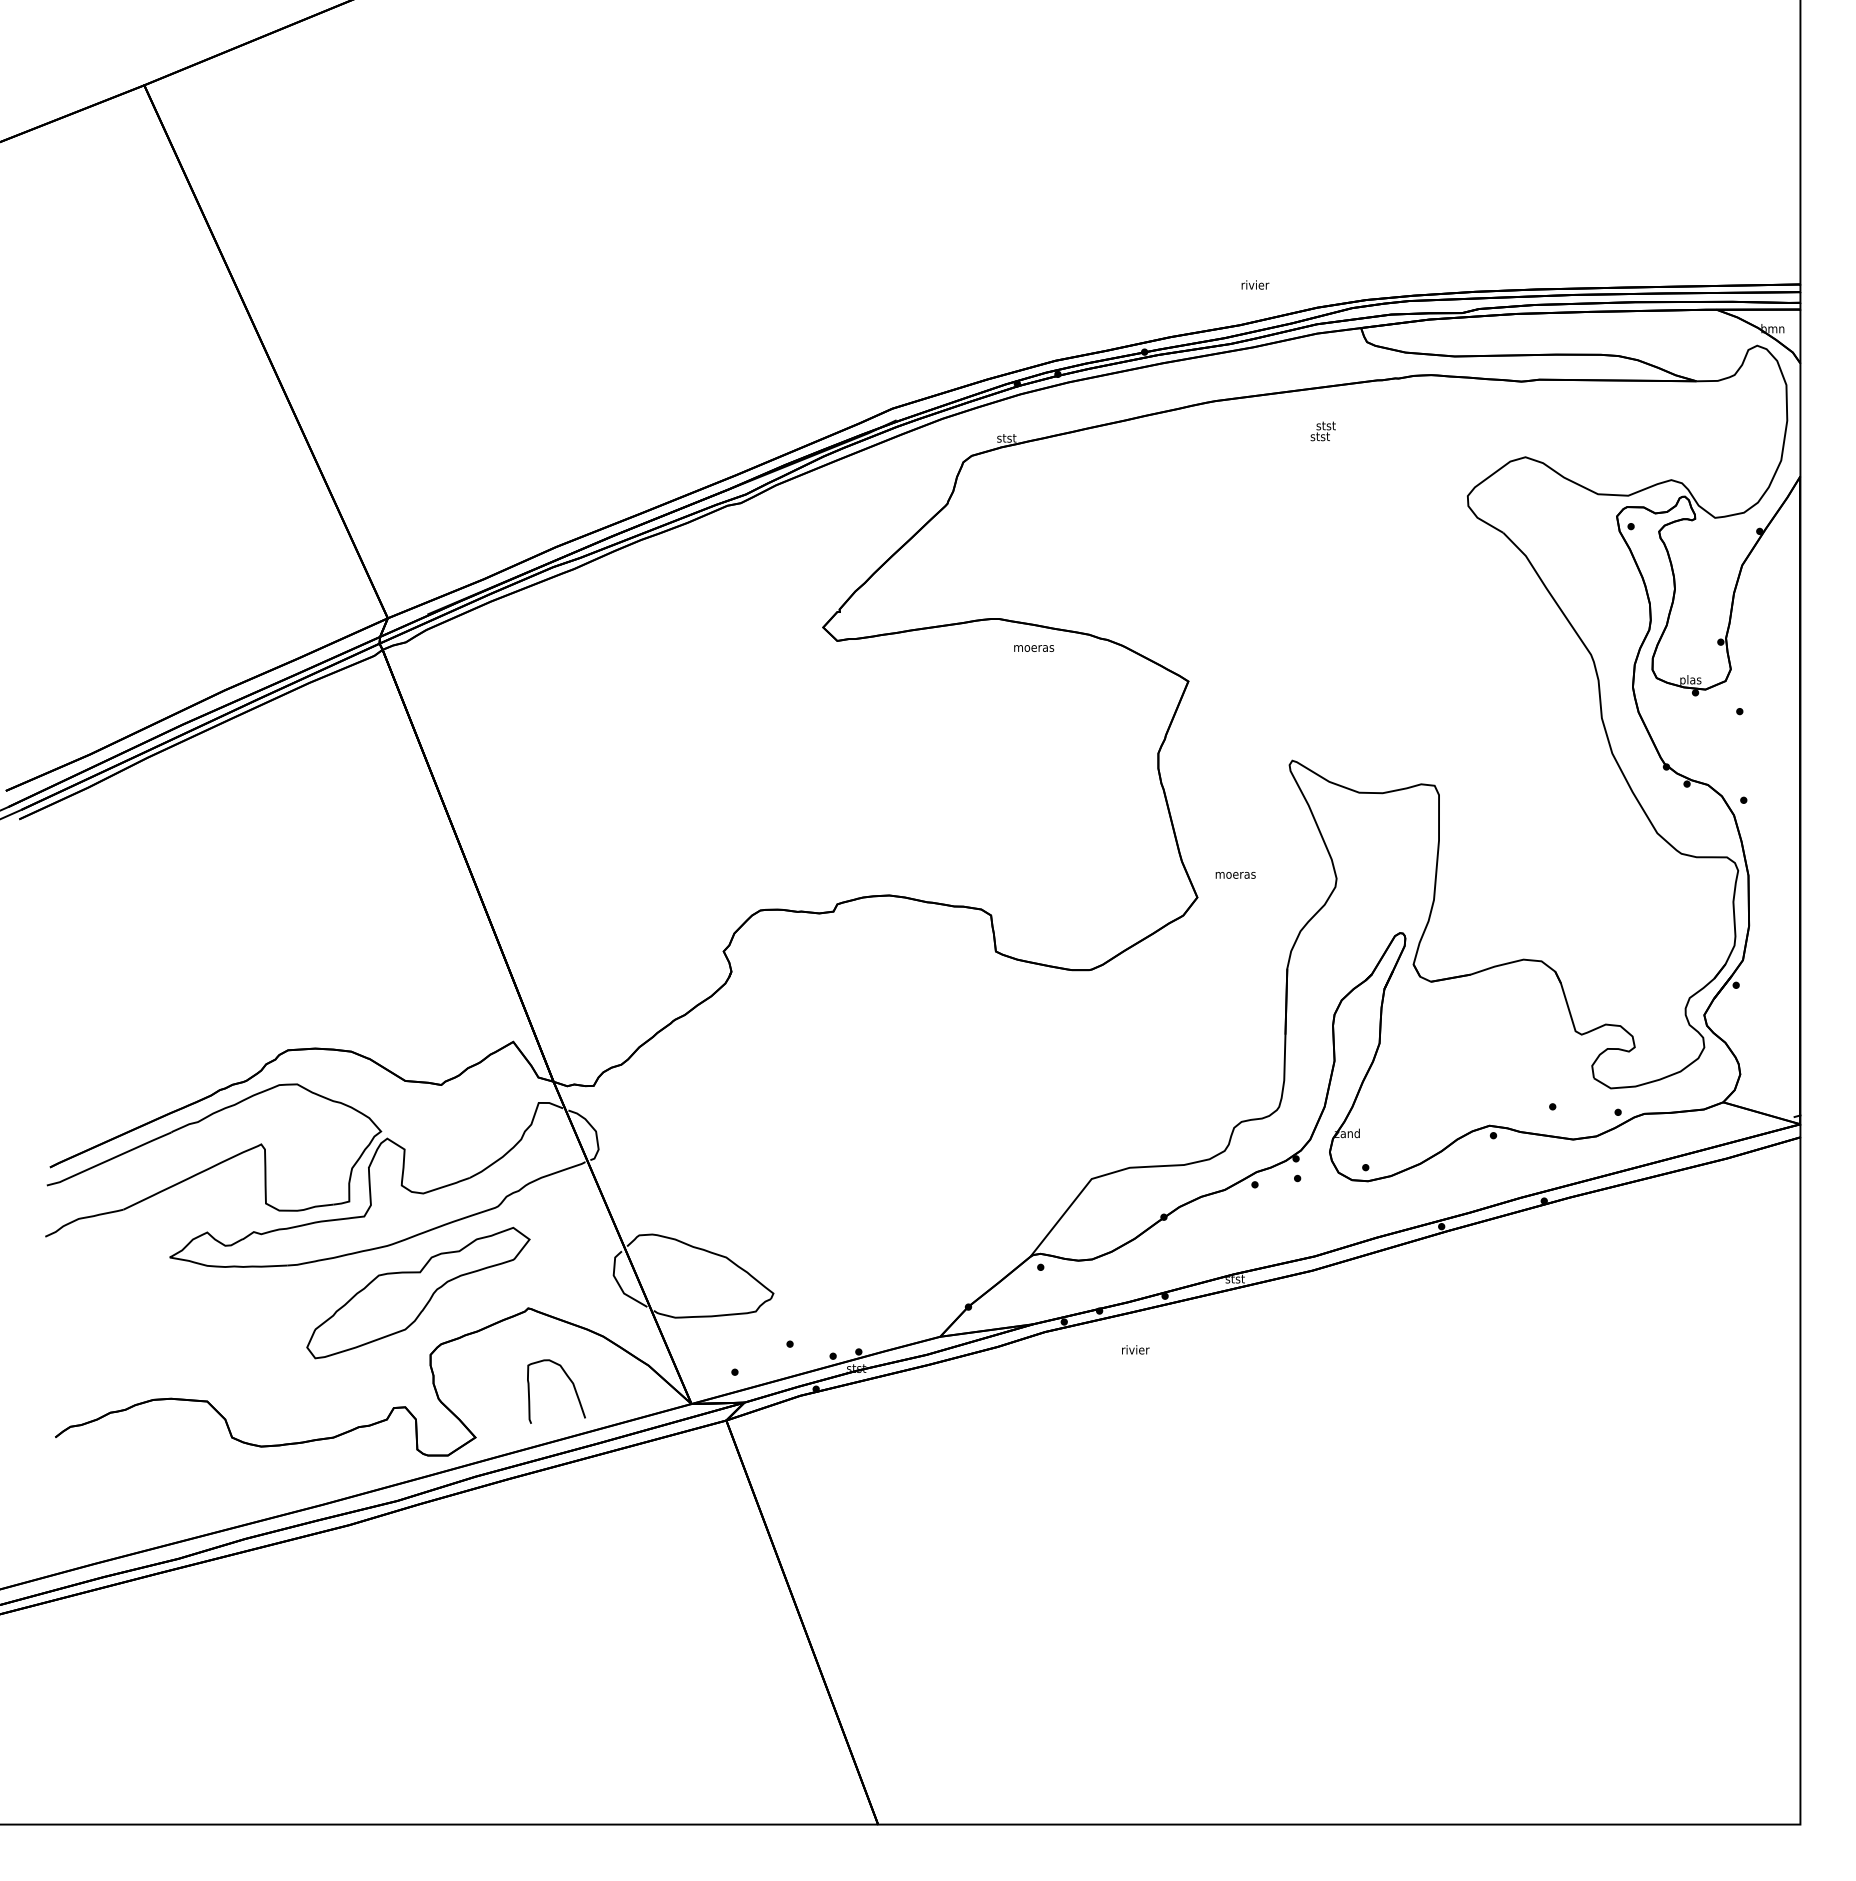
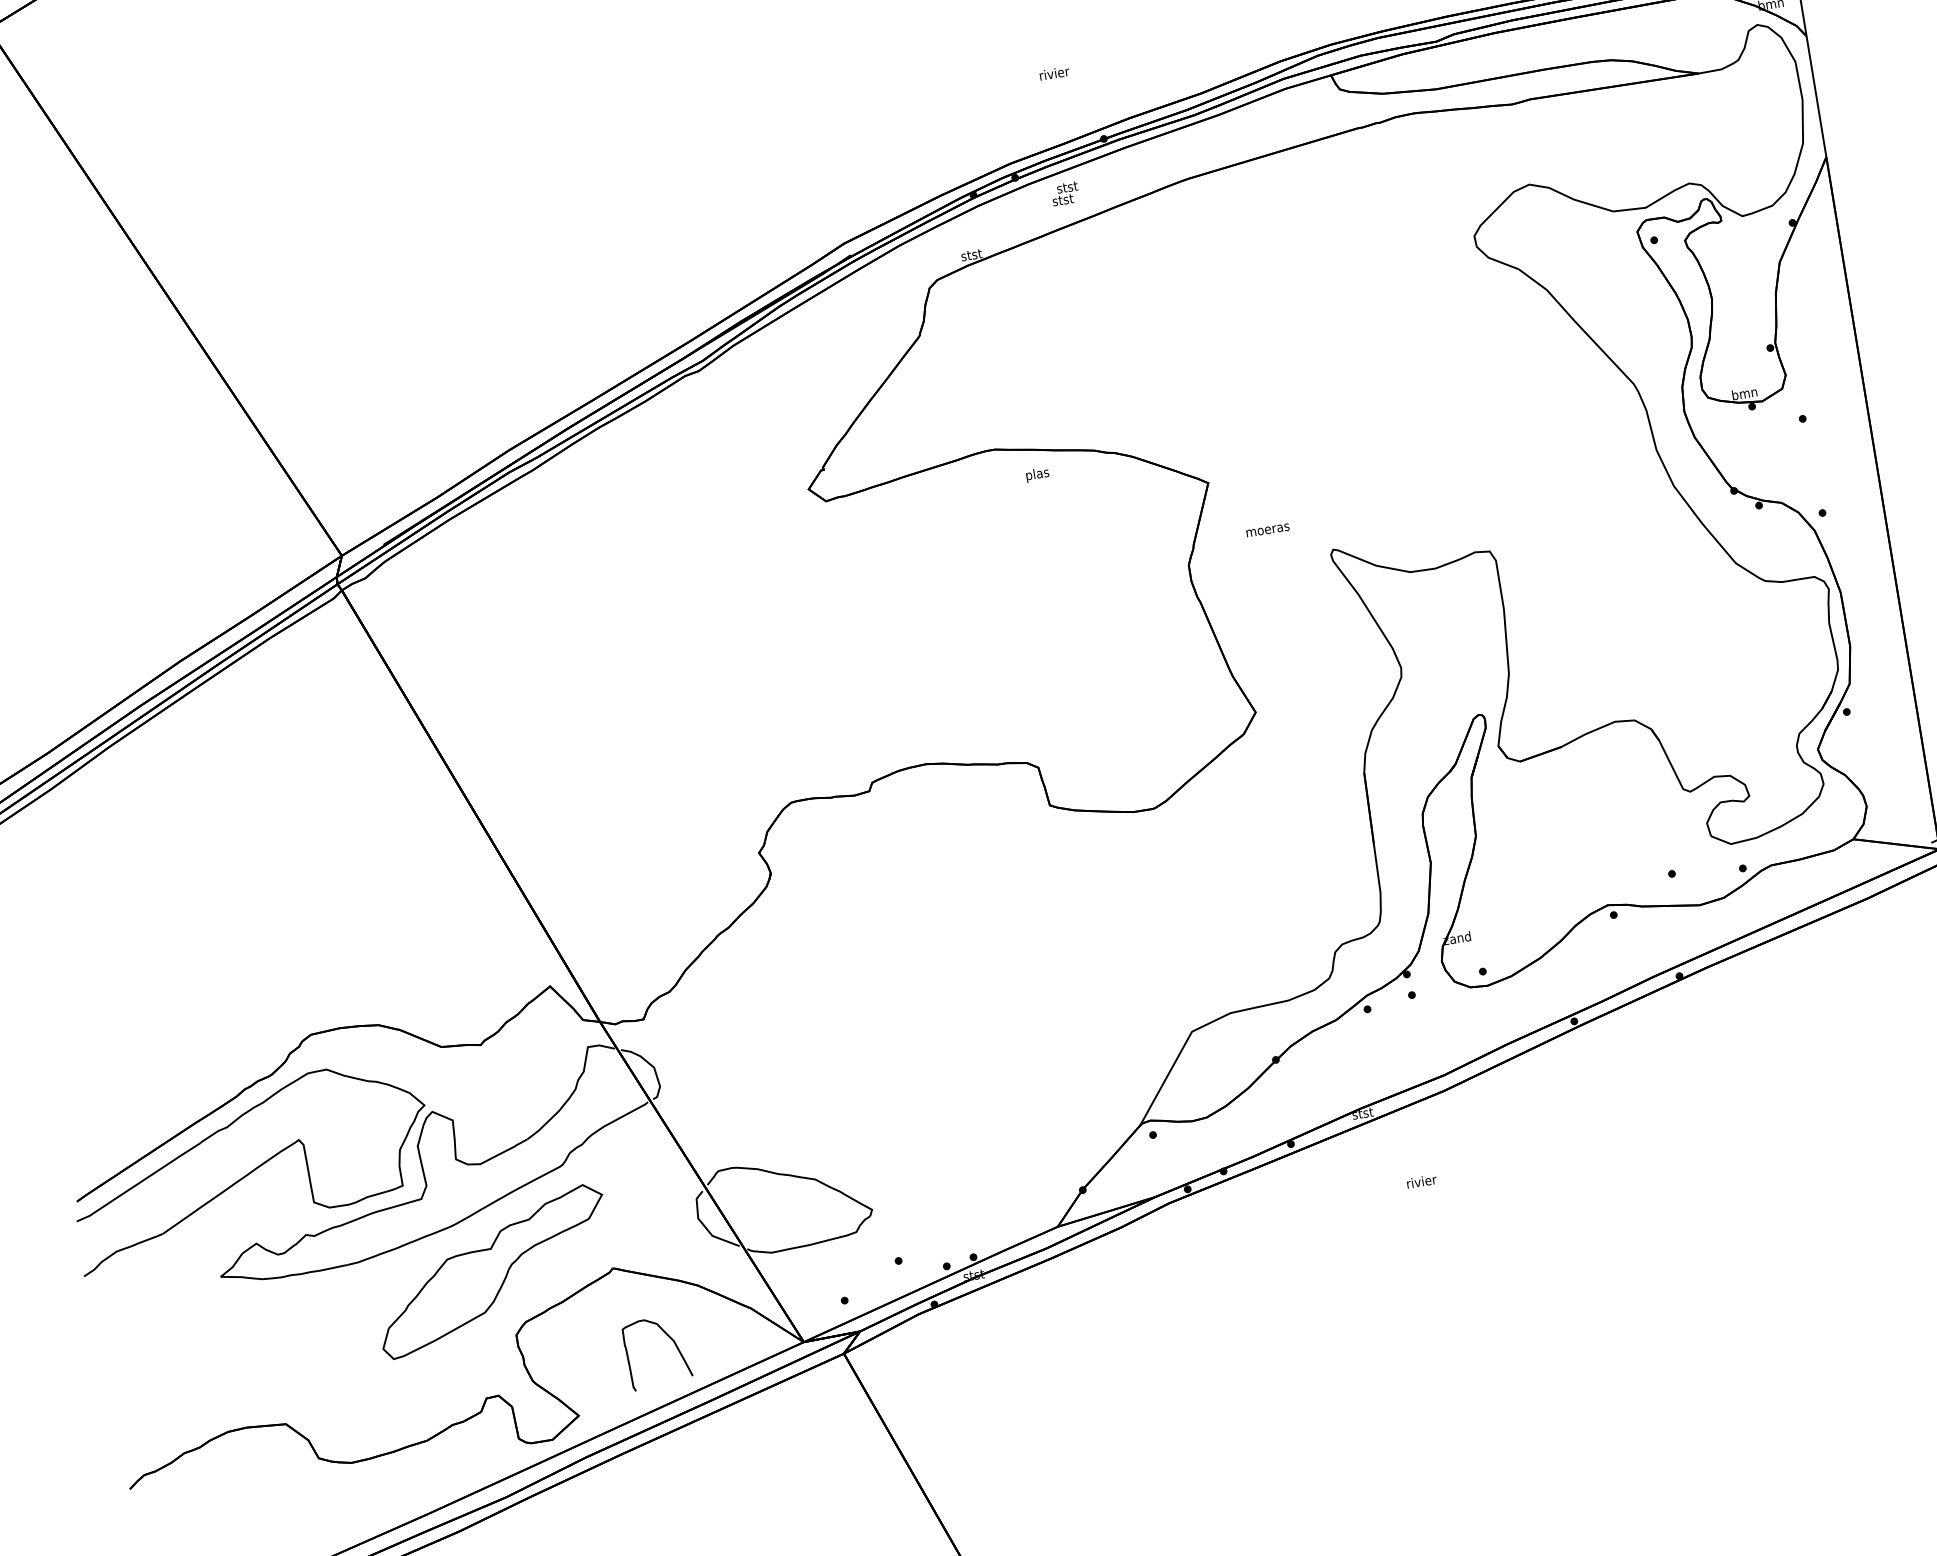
text: (1255, 284) -> (1054, 72), moved
text: (1322, 431) -> (1064, 194), moved
text: (1034, 648) -> (1038, 474), moeras -> plas
text: (1690, 680) -> (1744, 394), plas -> bmn
text: (1235, 875) -> (1267, 530), moved
text: (1135, 1349) -> (1421, 1181), moved

